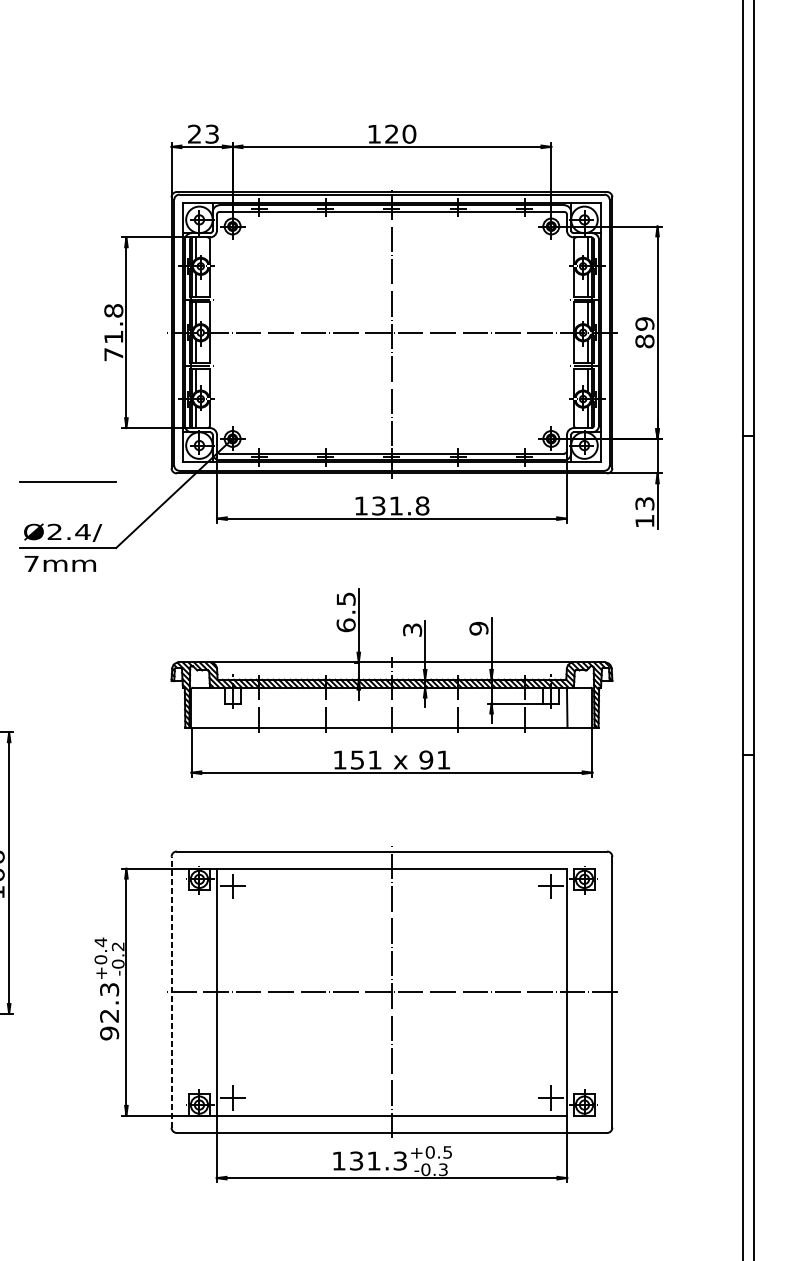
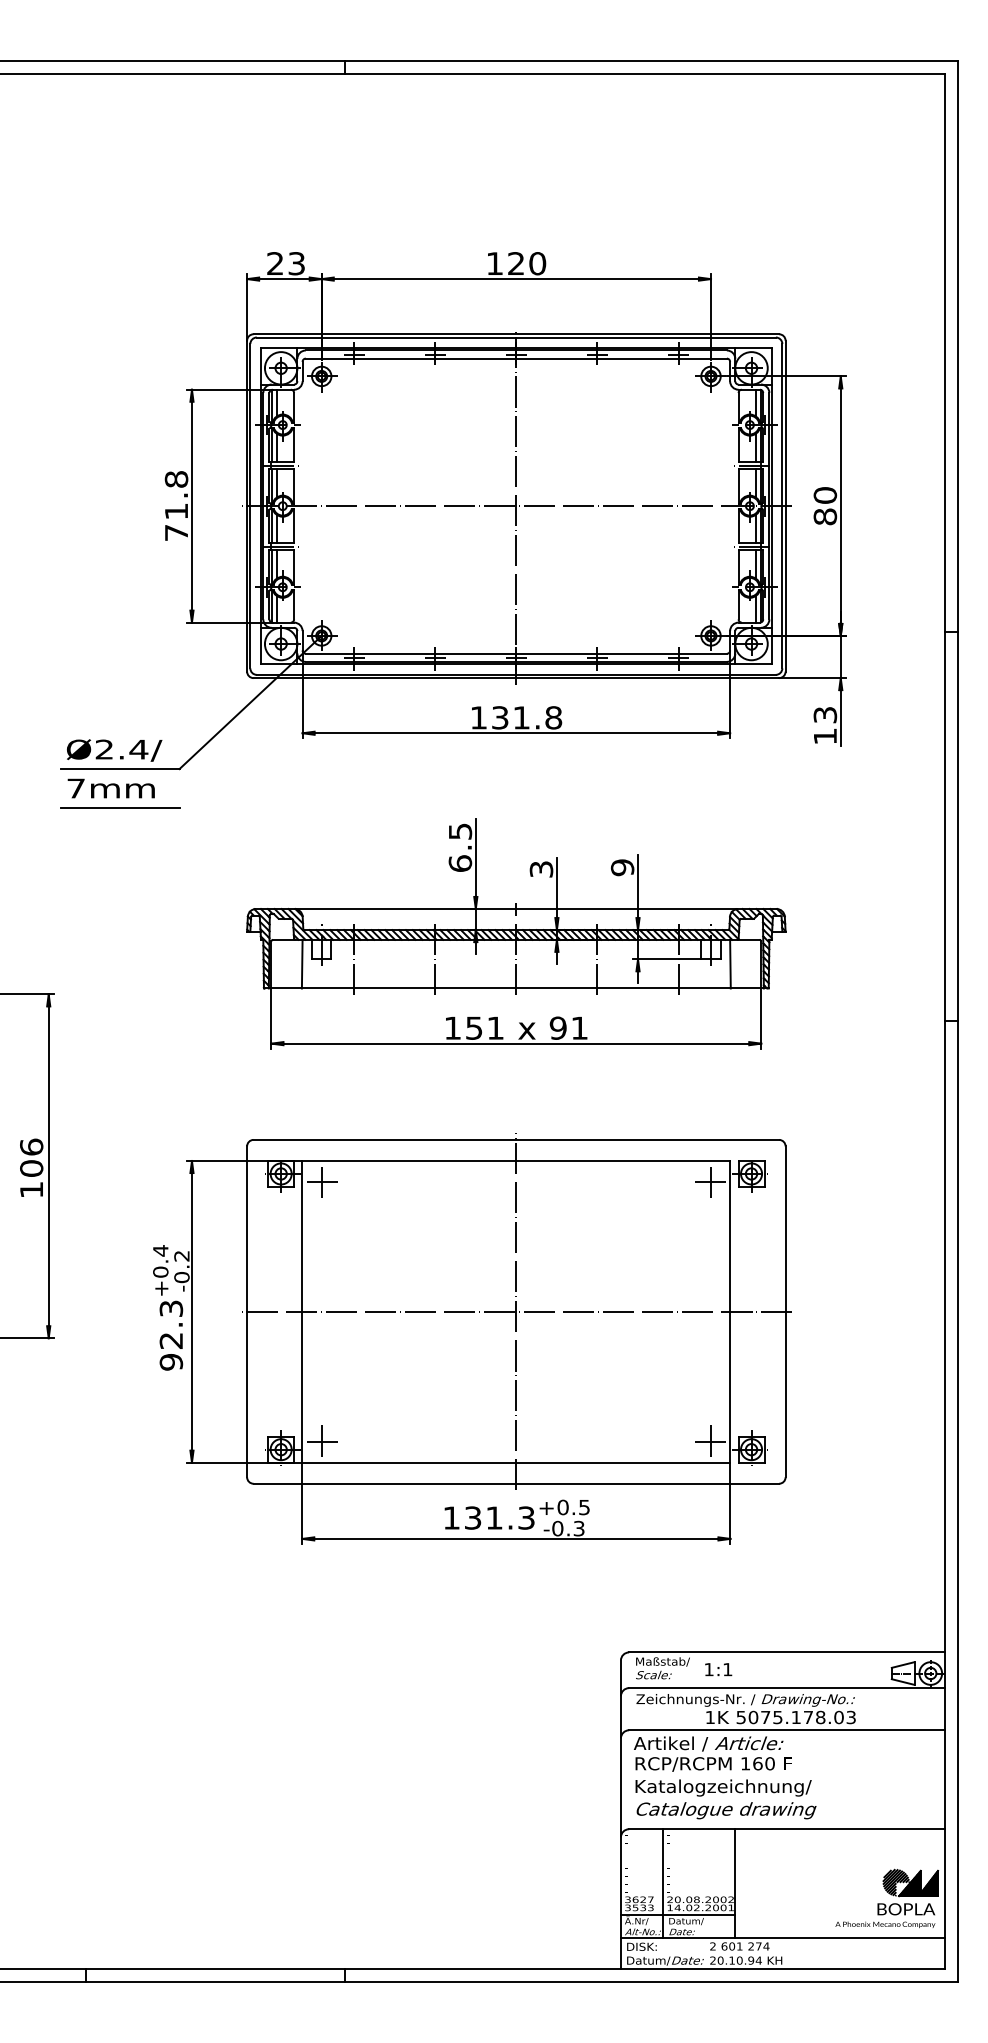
text: (645, 323) -> (825, 495), 89 -> 80
line: (67, 481) -> (120, 807), moved
line: (216, 707) -> (301, 963), added
line: (171, 991) -> (247, 1311), dashed -> solid

